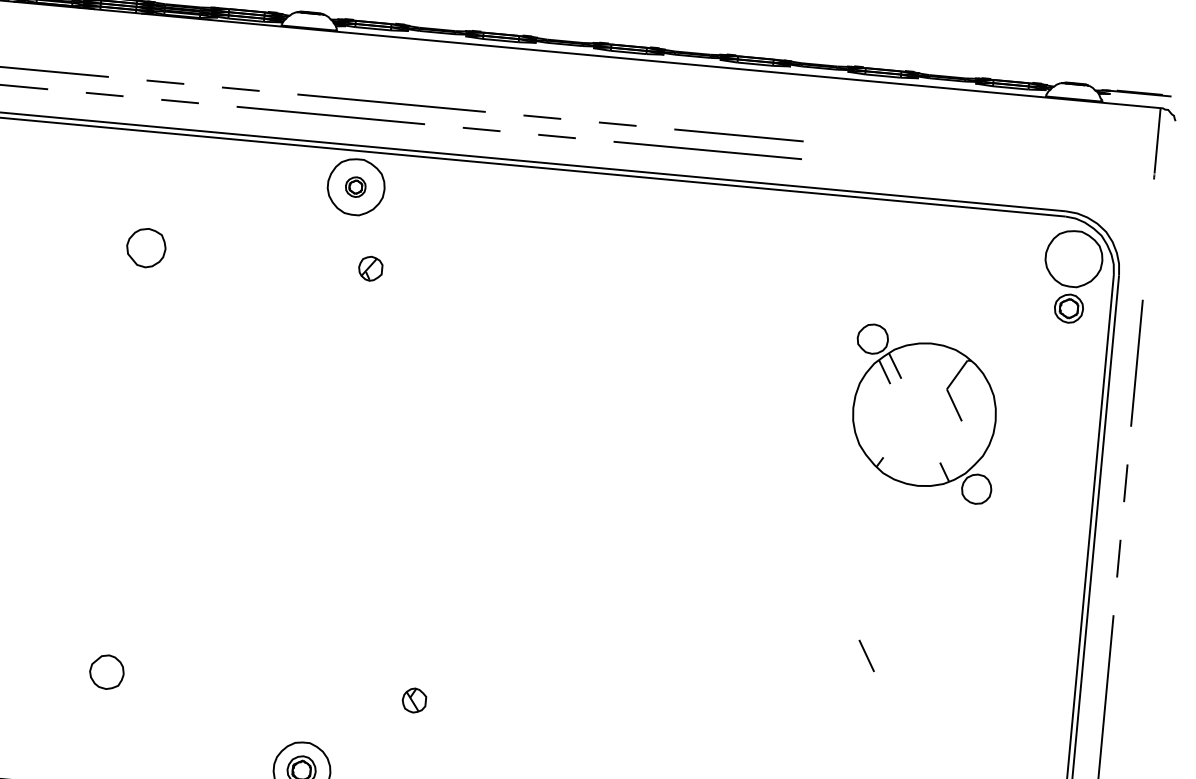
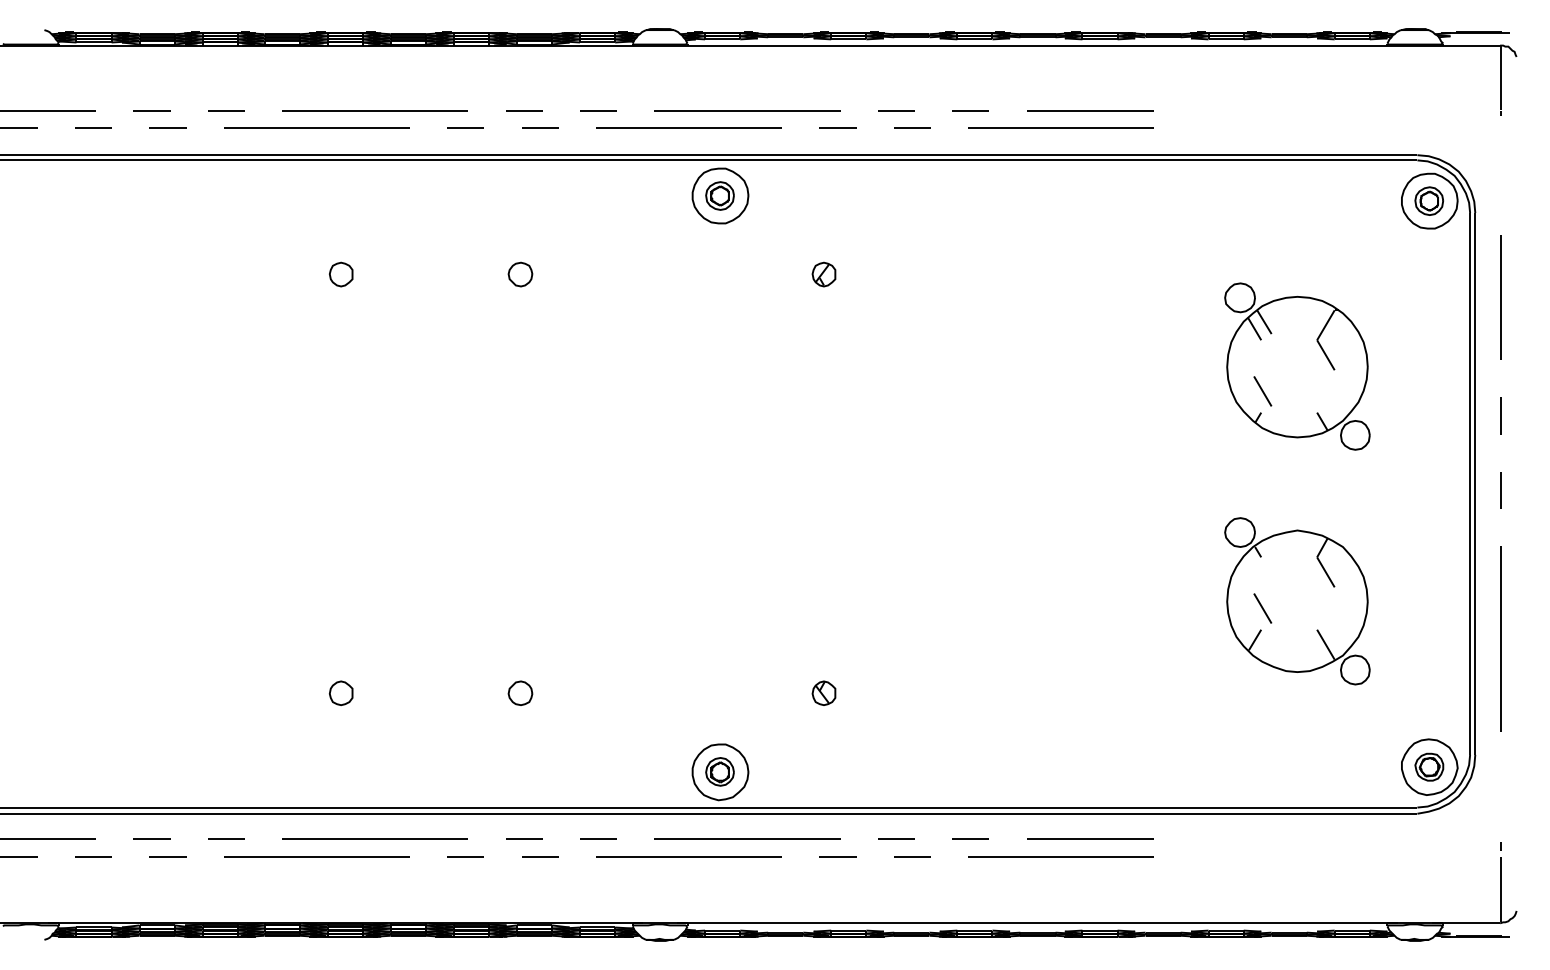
part: (355, 186) -> (719, 195), size x1.43
part: (146, 247) -> (520, 274), size x0.62
part: (370, 268) -> (823, 274), moved
part: (1069, 307) -> (1429, 200), moved
line: (886, 436) -> (1262, 391), added
part: (902, 652) -> (1297, 601), added
part: (107, 671) -> (520, 692), size x0.71

